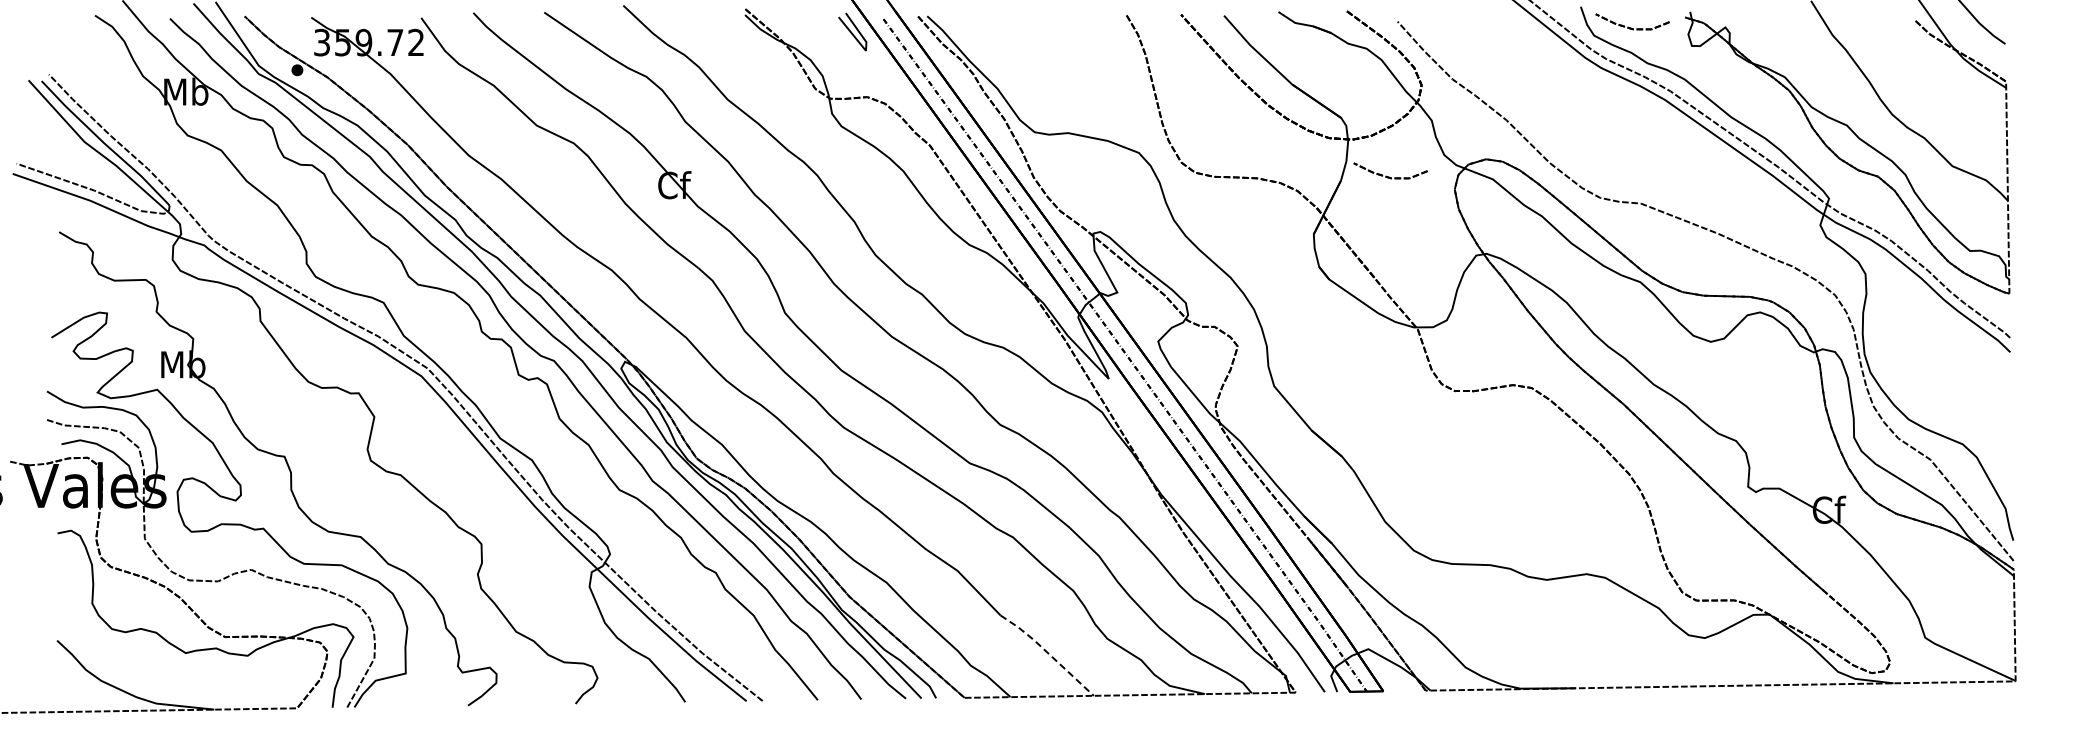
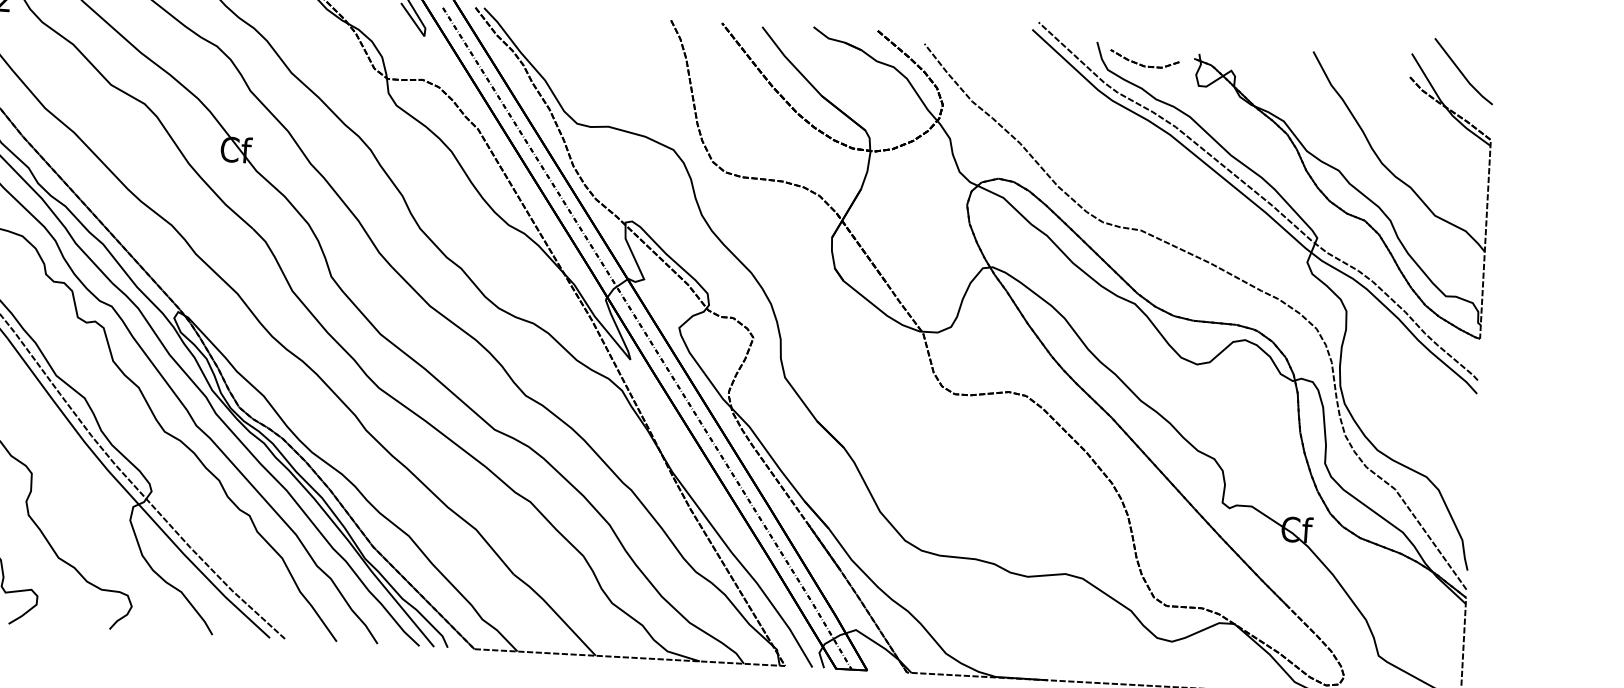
part: (1389, 176) -> (906, 188), removed
line: (1047, 652) -> (555, 612), dashed -> solid

